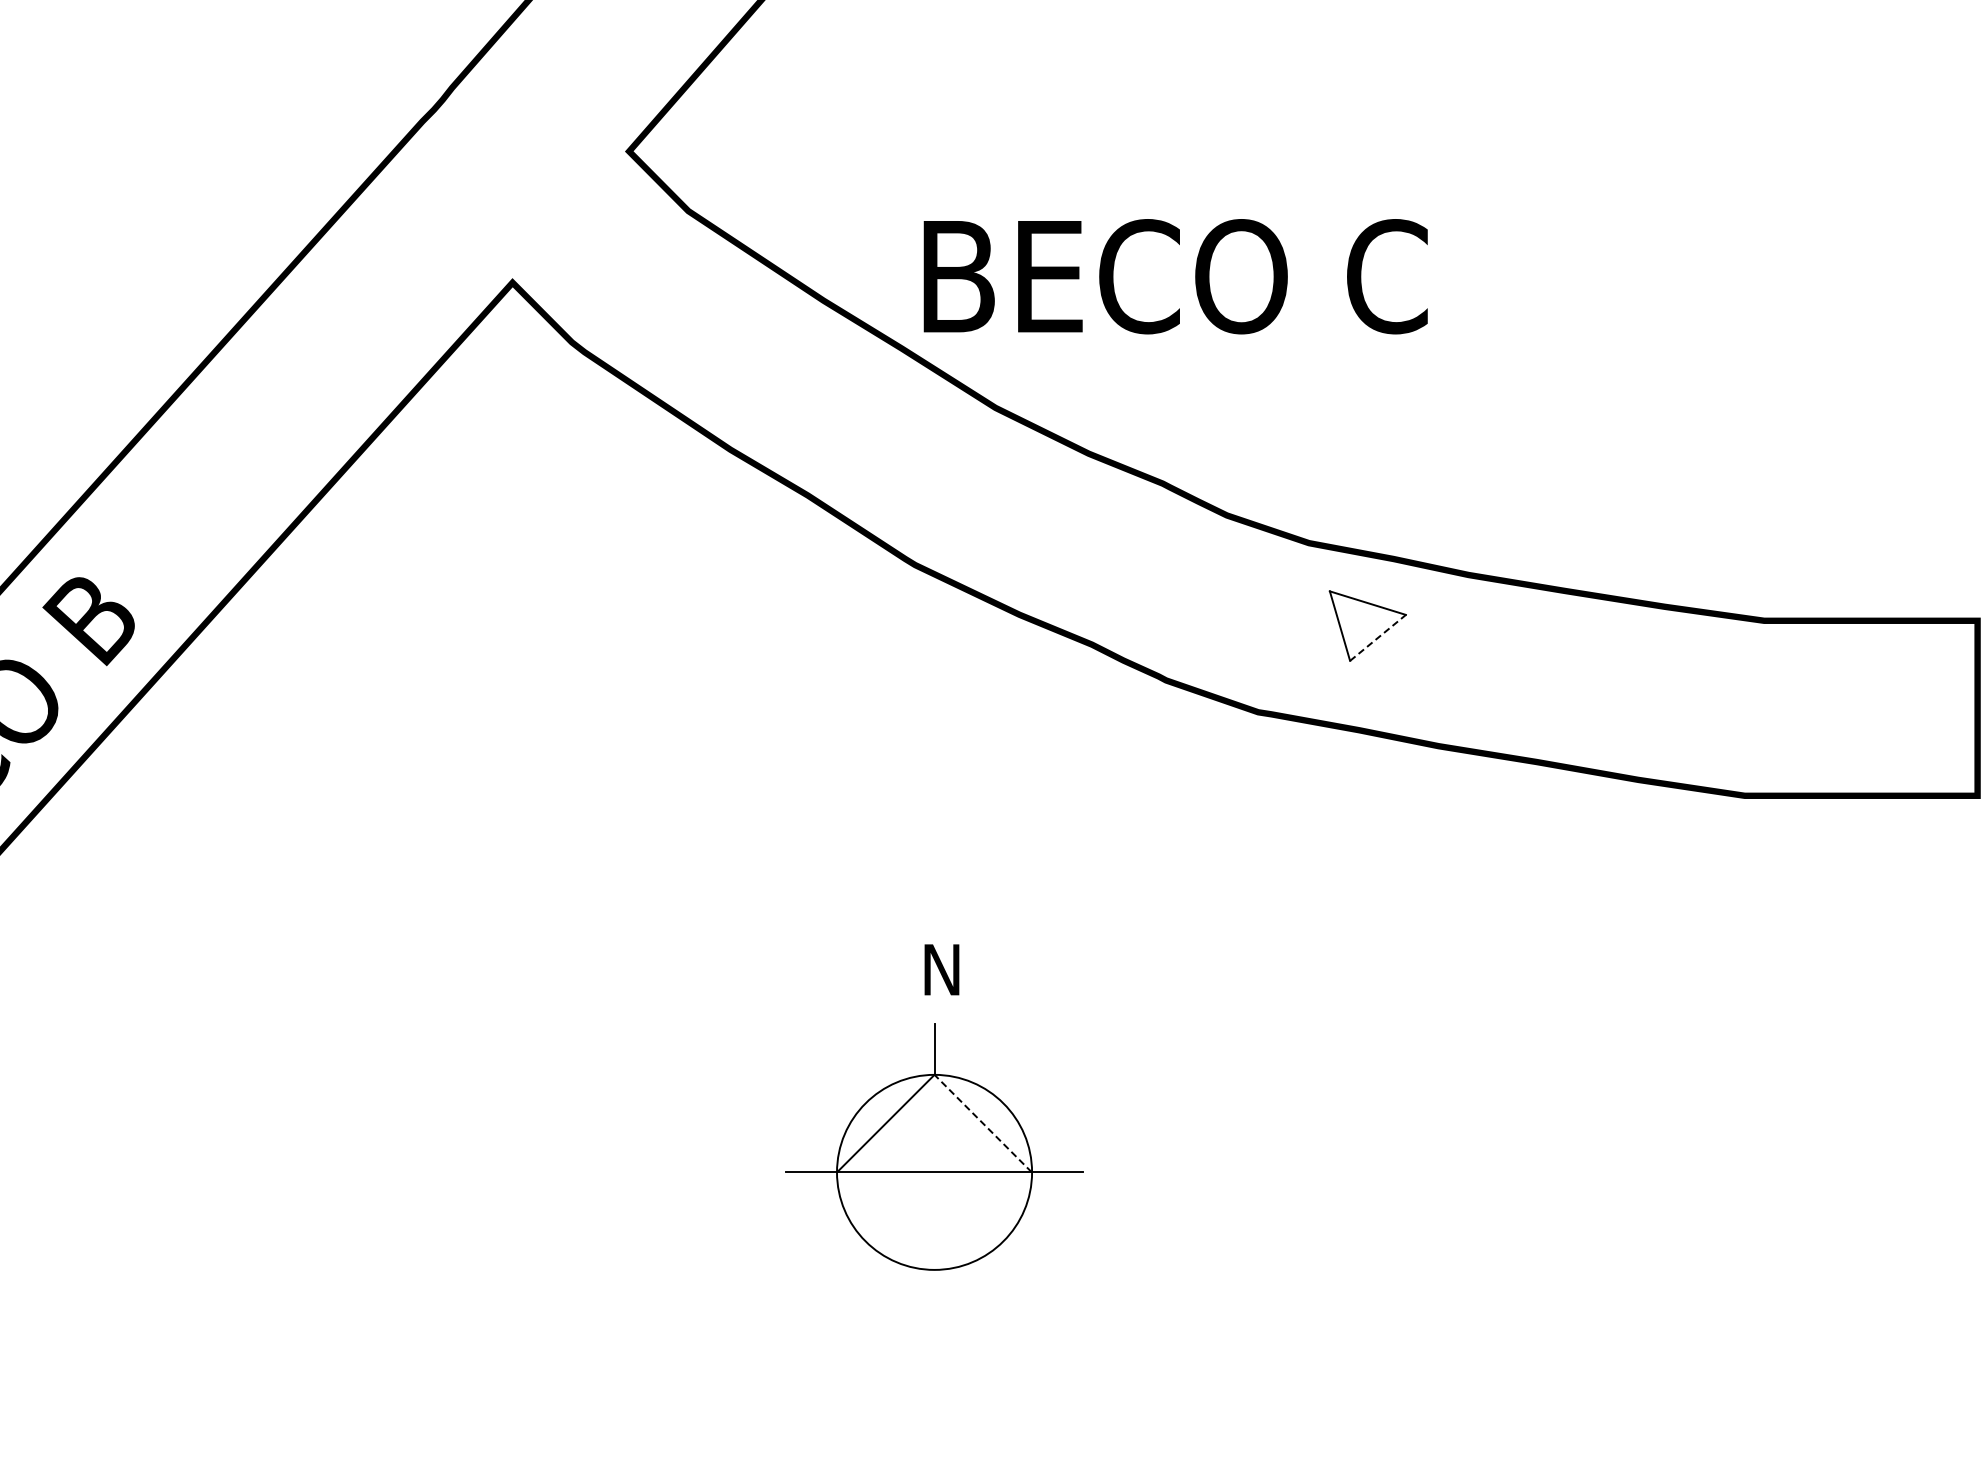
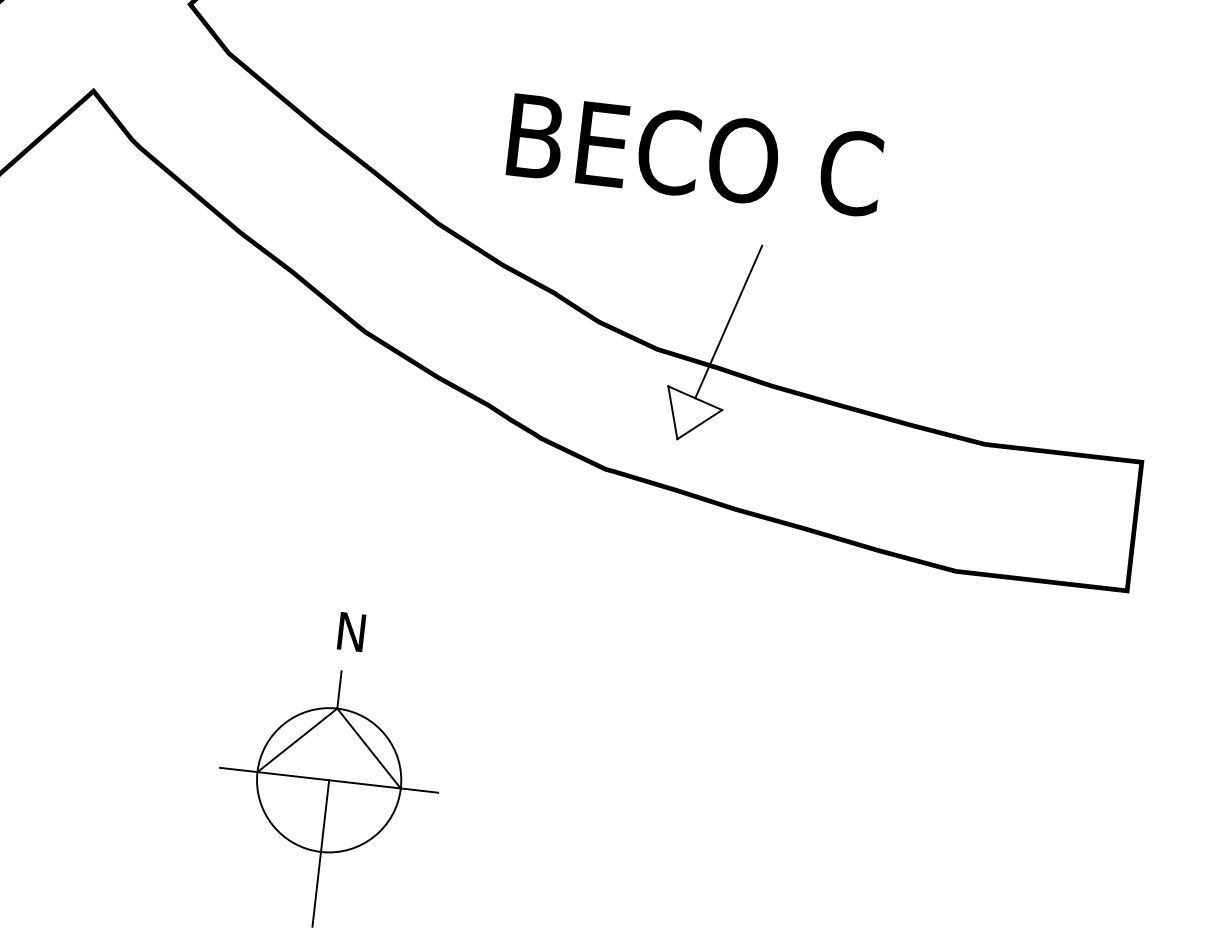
text: (1175, 276) -> (695, 155), moved
line: (1400, 495) -> (728, 321), added
line: (1378, 637) -> (700, 424), dashed -> solid
line: (983, 1123) -> (369, 748), dashed -> solid
line: (934, 1271) -> (320, 853), added

